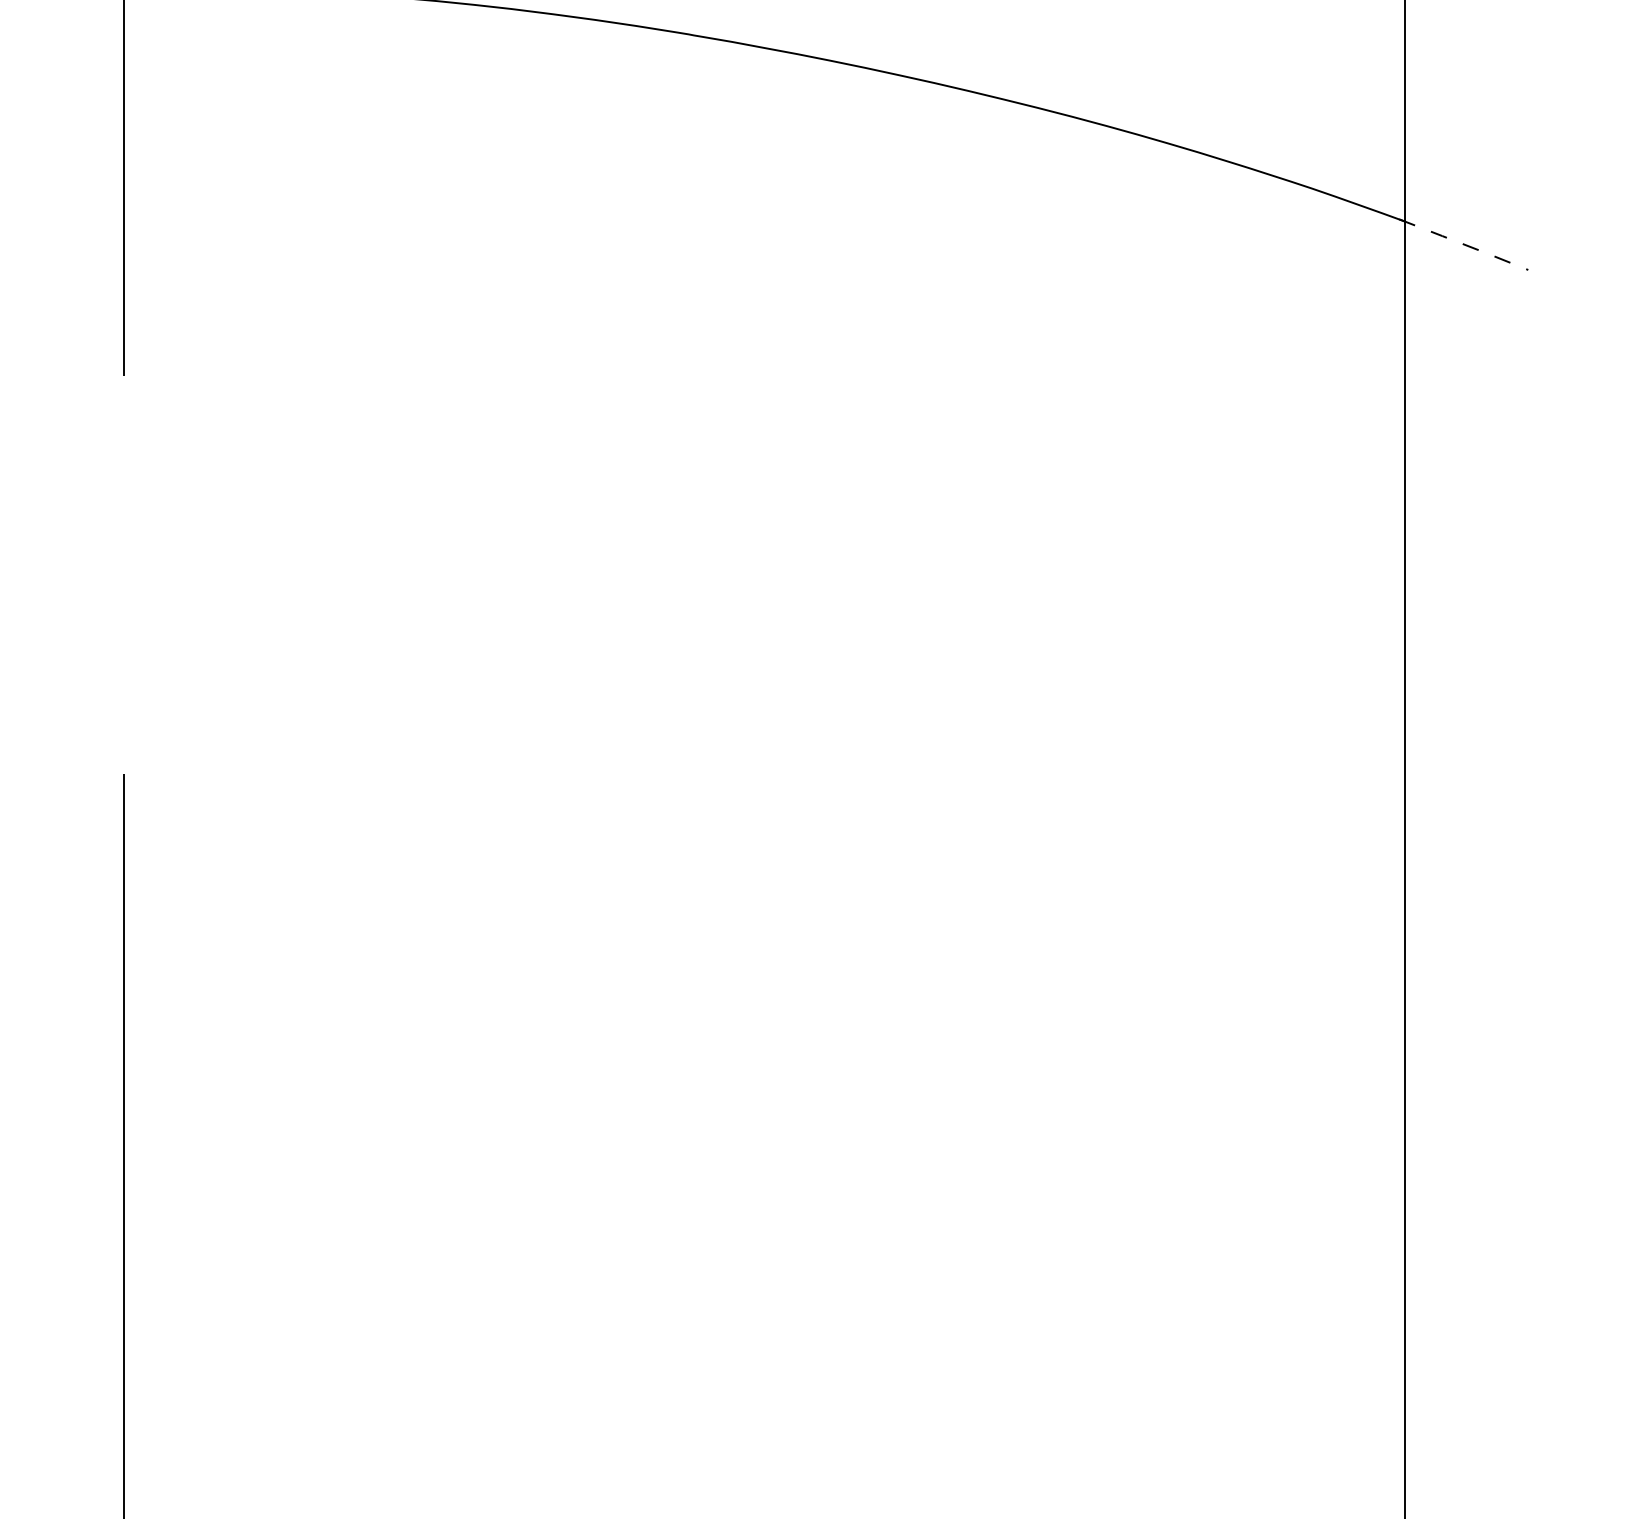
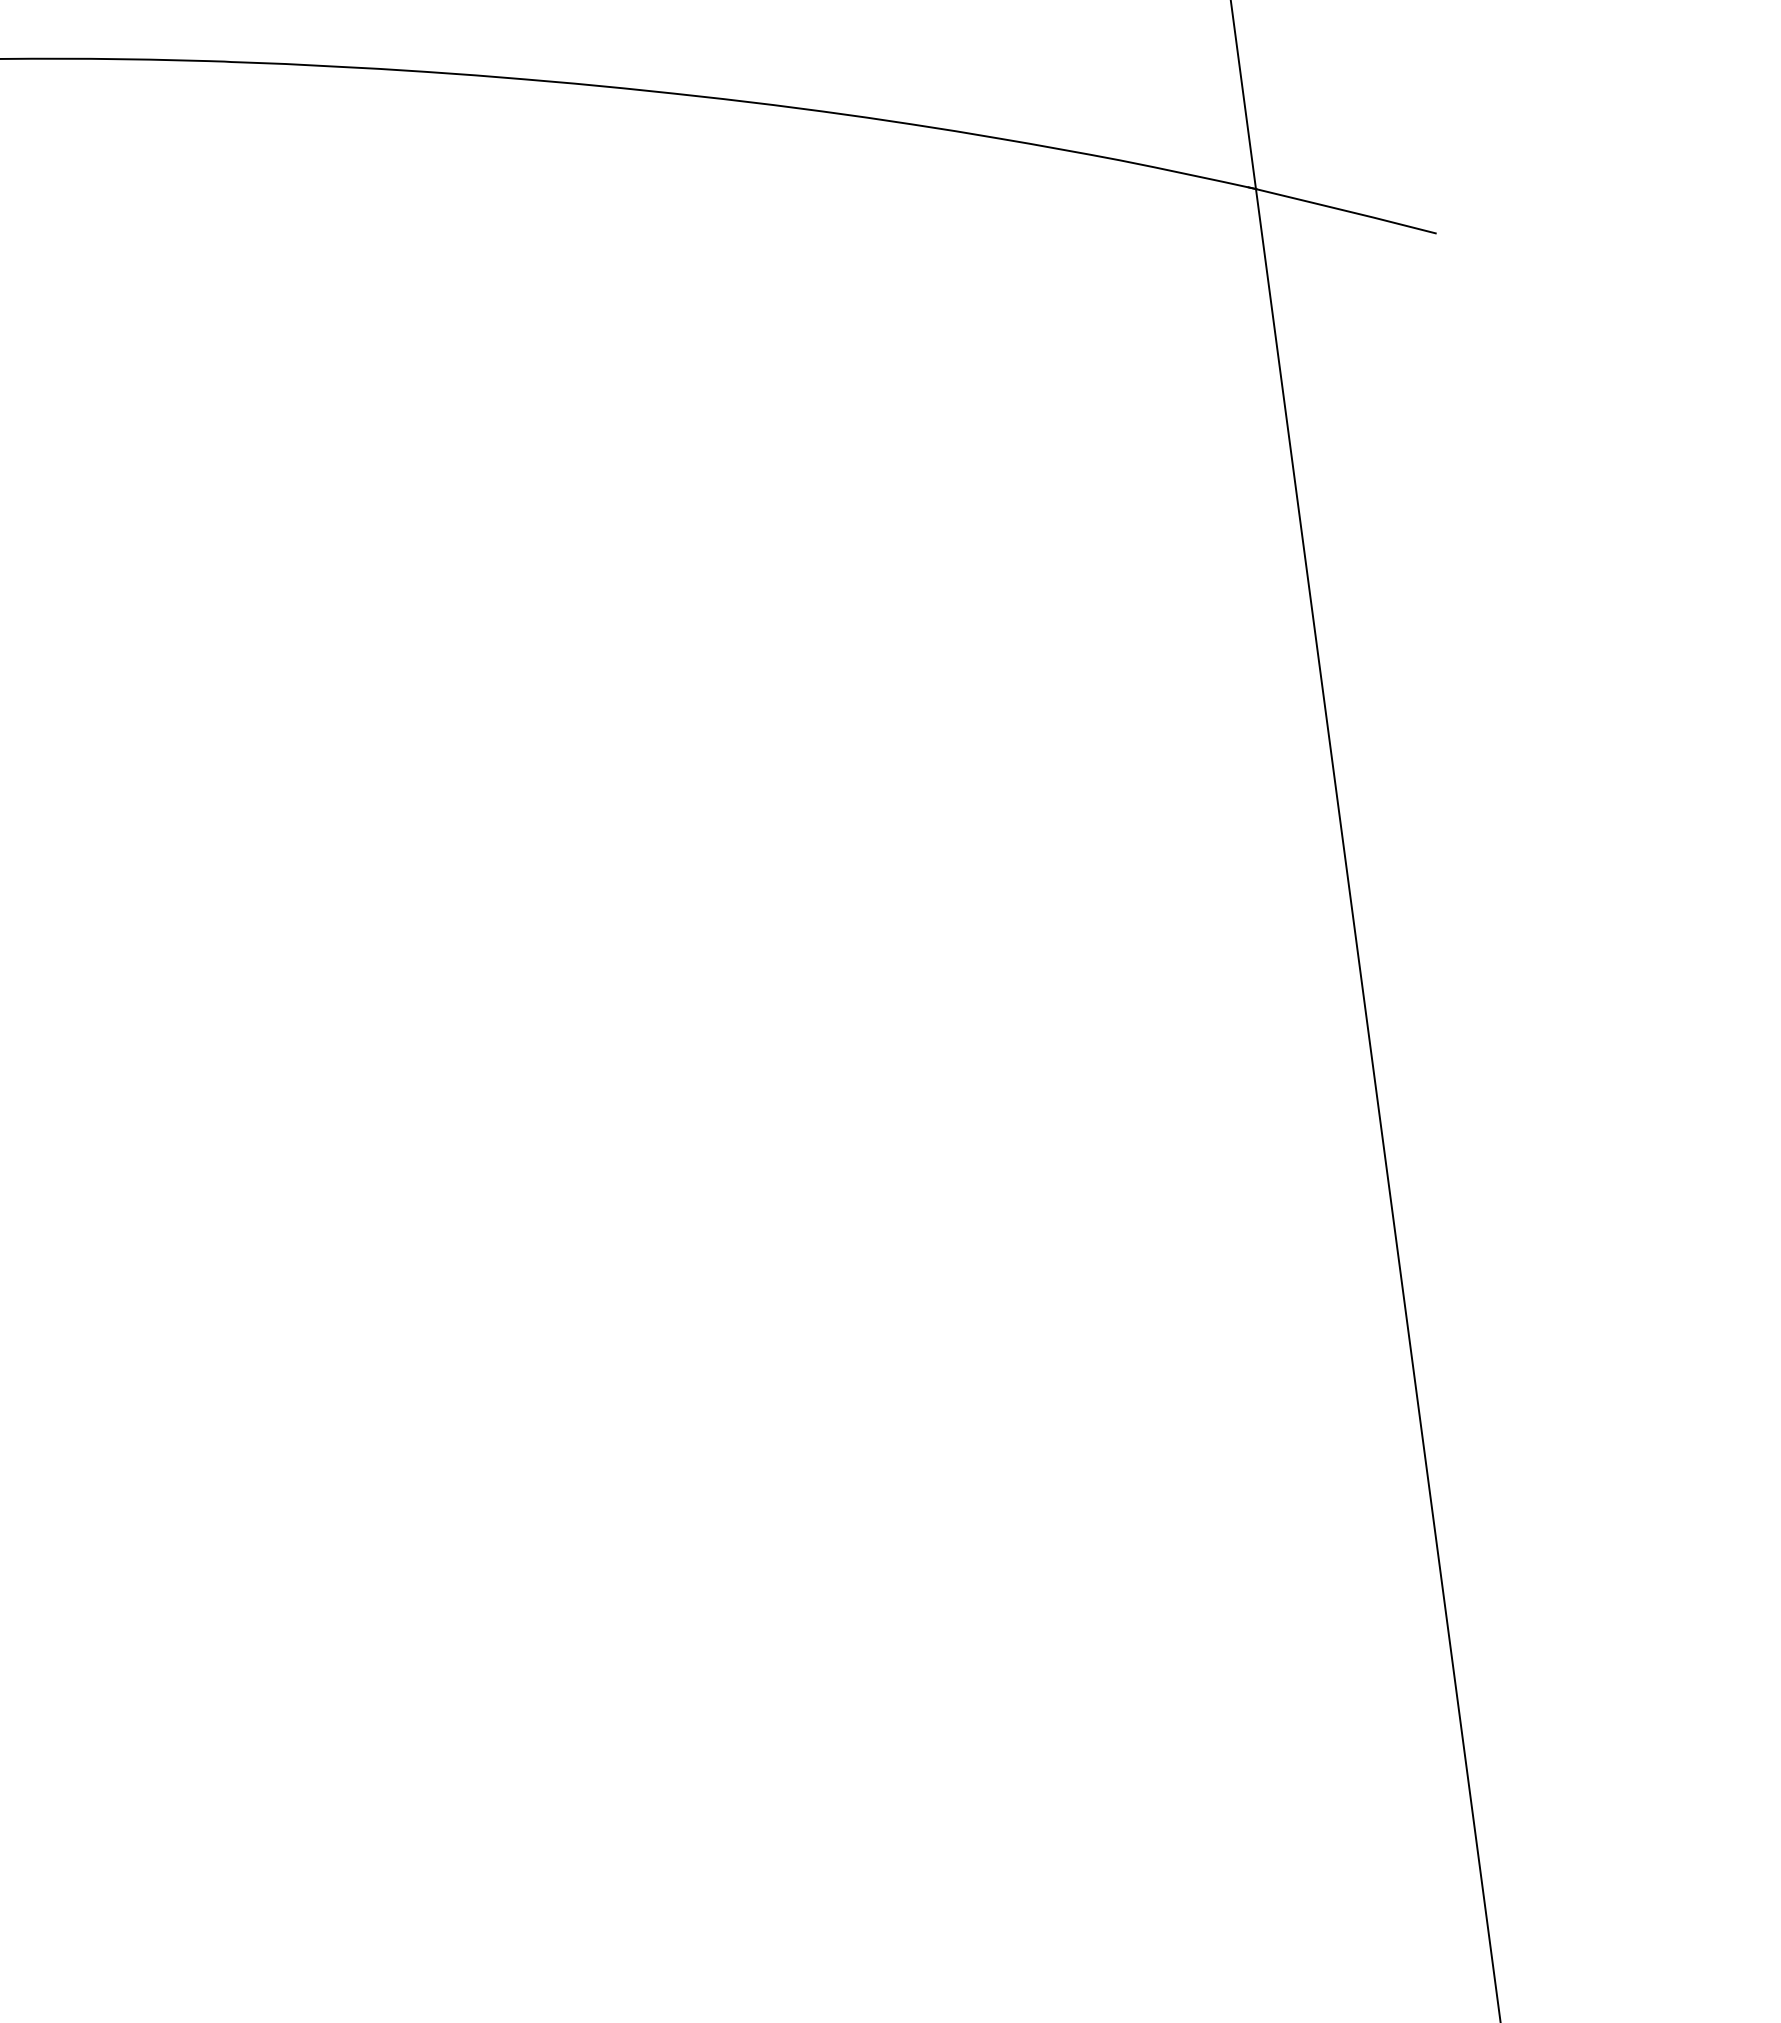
line: (1464, 244) -> (1343, 209), dashed -> solid

